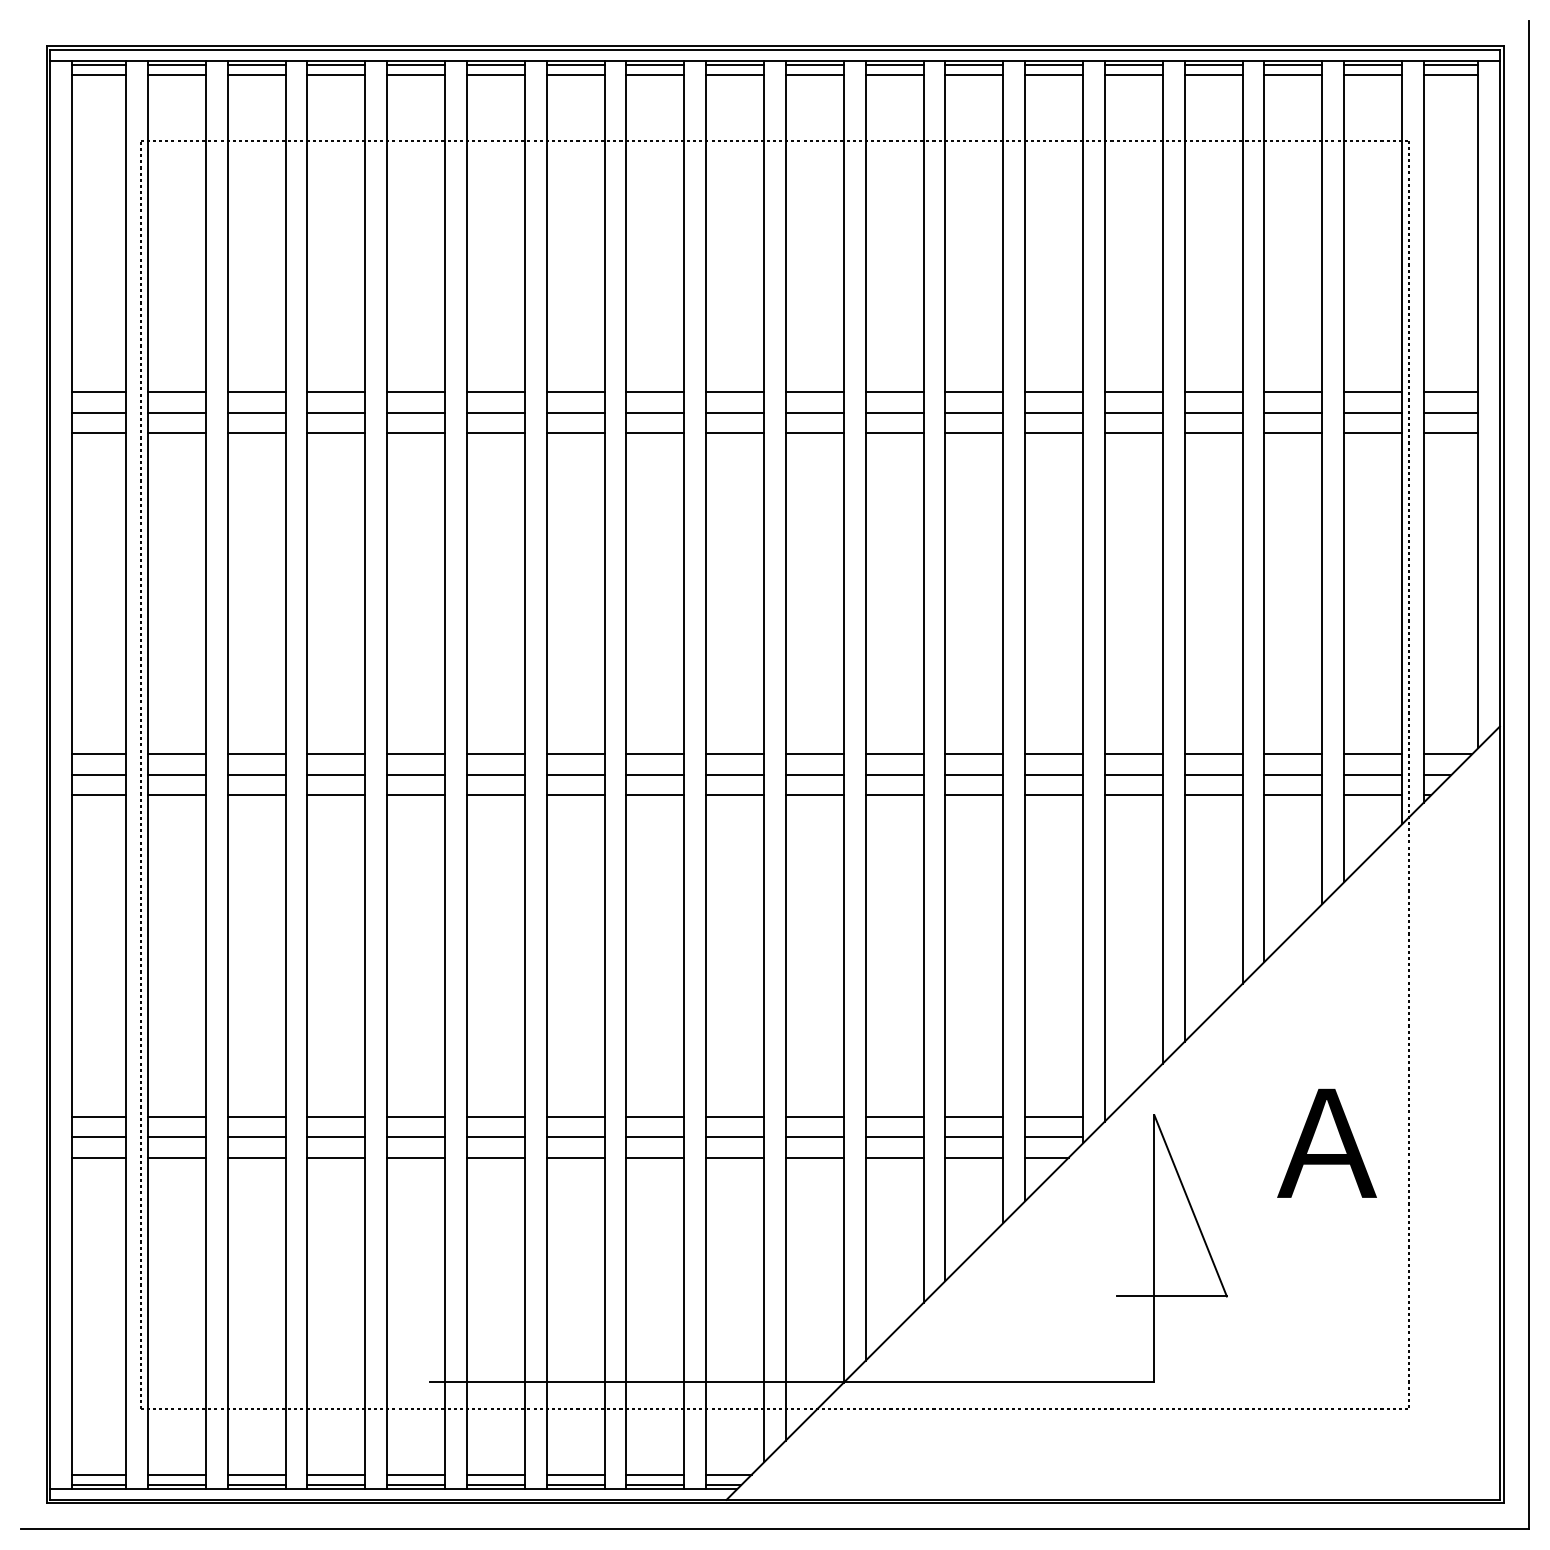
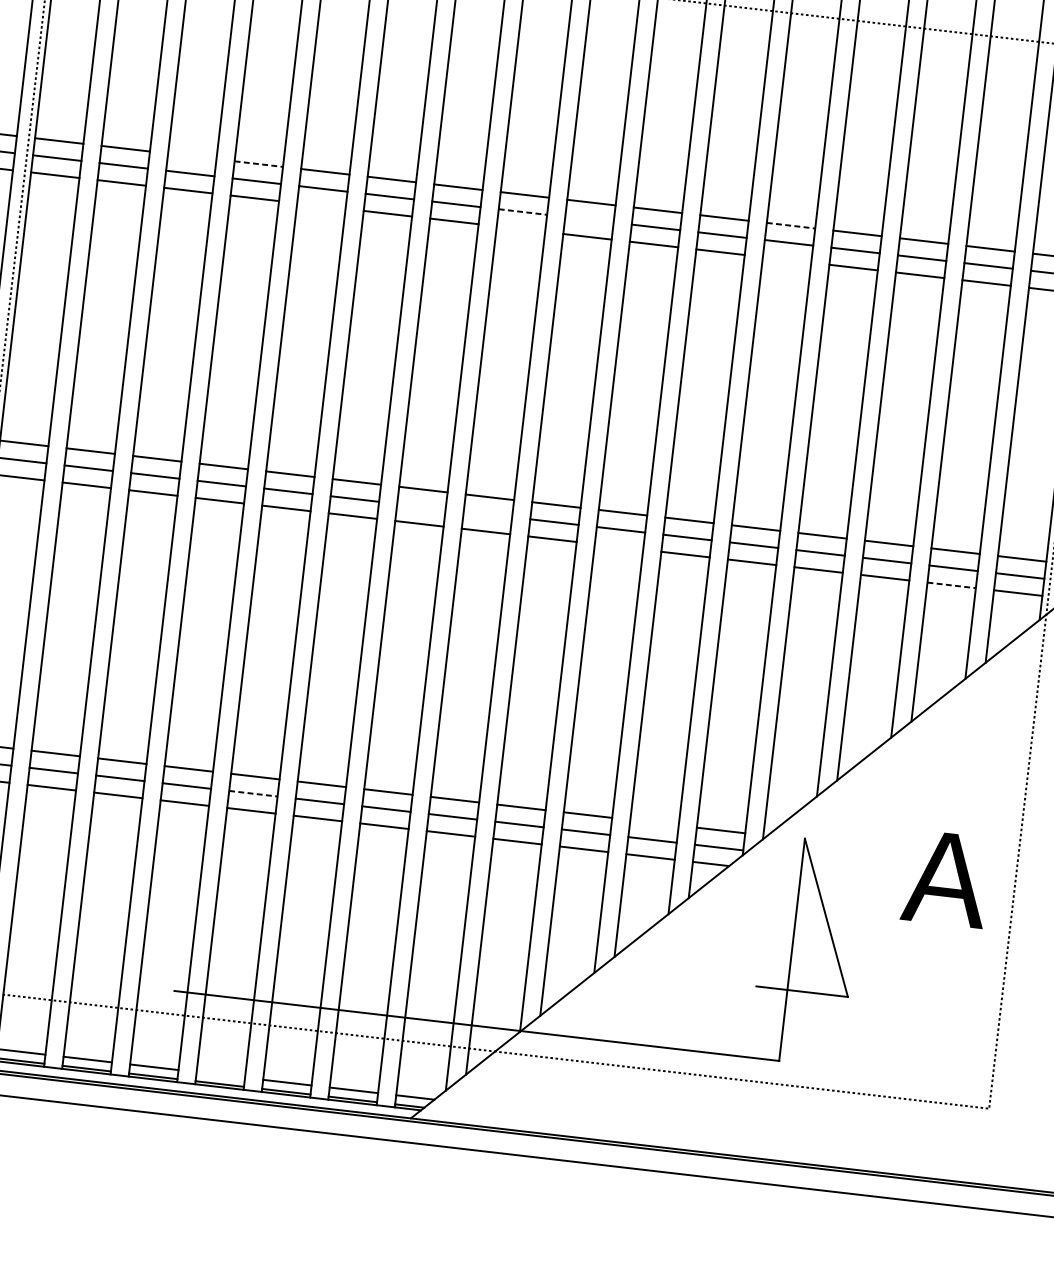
line: (336, 392) -> (192, 156), removed
line: (416, 392) -> (259, 164), solid -> dashed
line: (1054, 392) -> (791, 226), solid -> dashed
line: (735, 412) -> (523, 212), solid -> dashed
line: (814, 412) -> (589, 219), removed
line: (495, 433) -> (321, 206), removed
line: (735, 433) -> (521, 229), removed
line: (1054, 433) -> (787, 260), removed
line: (655, 775) -> (421, 507), removed
line: (735, 775) -> (488, 514), removed
line: (894, 795) -> (618, 546), removed
line: (1293, 795) -> (951, 585), solid -> dashed
line: (974, 1116) -> (654, 822), removed
line: (495, 1137) -> (253, 793), solid -> dashed
line: (495, 1474) -> (220, 1074), removed

